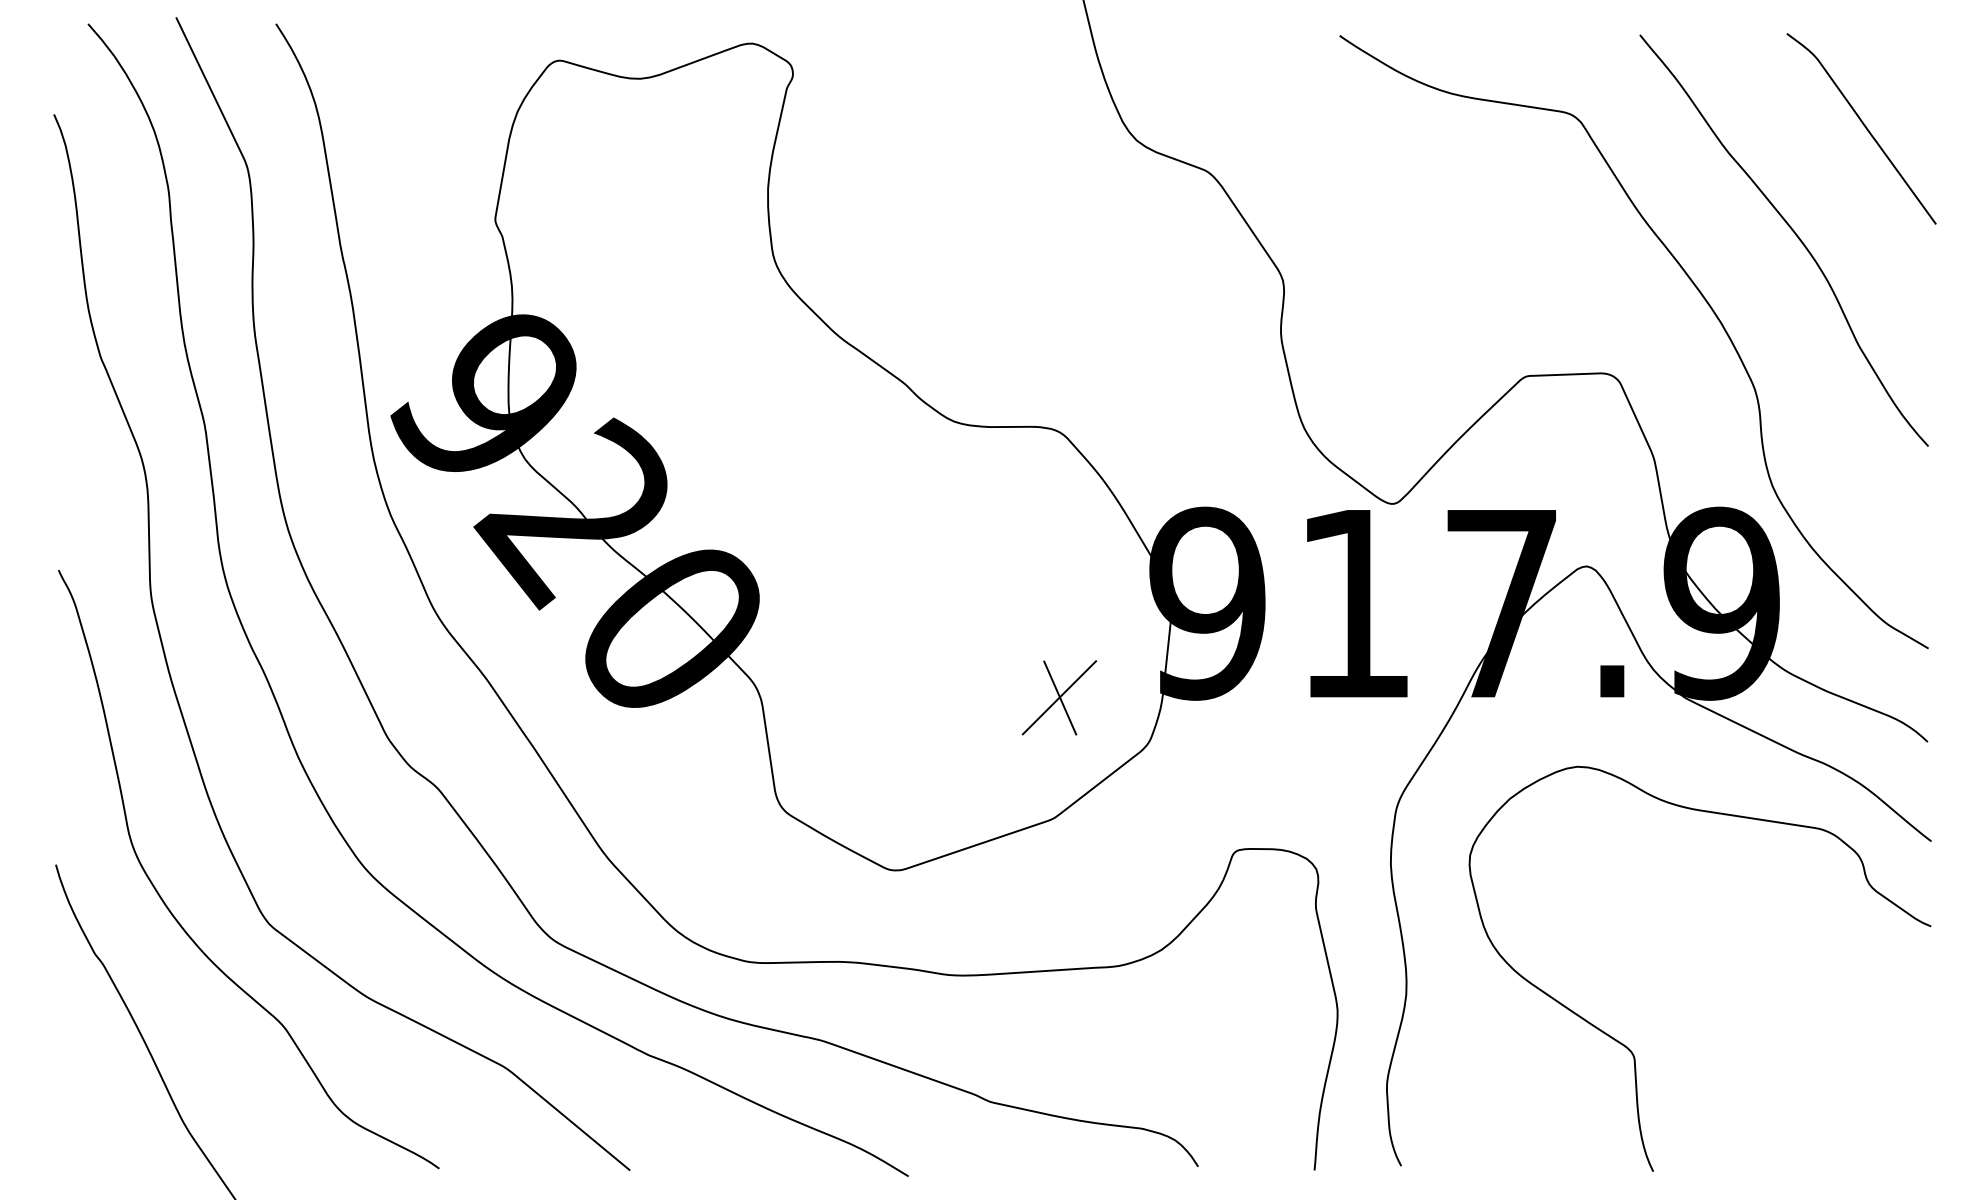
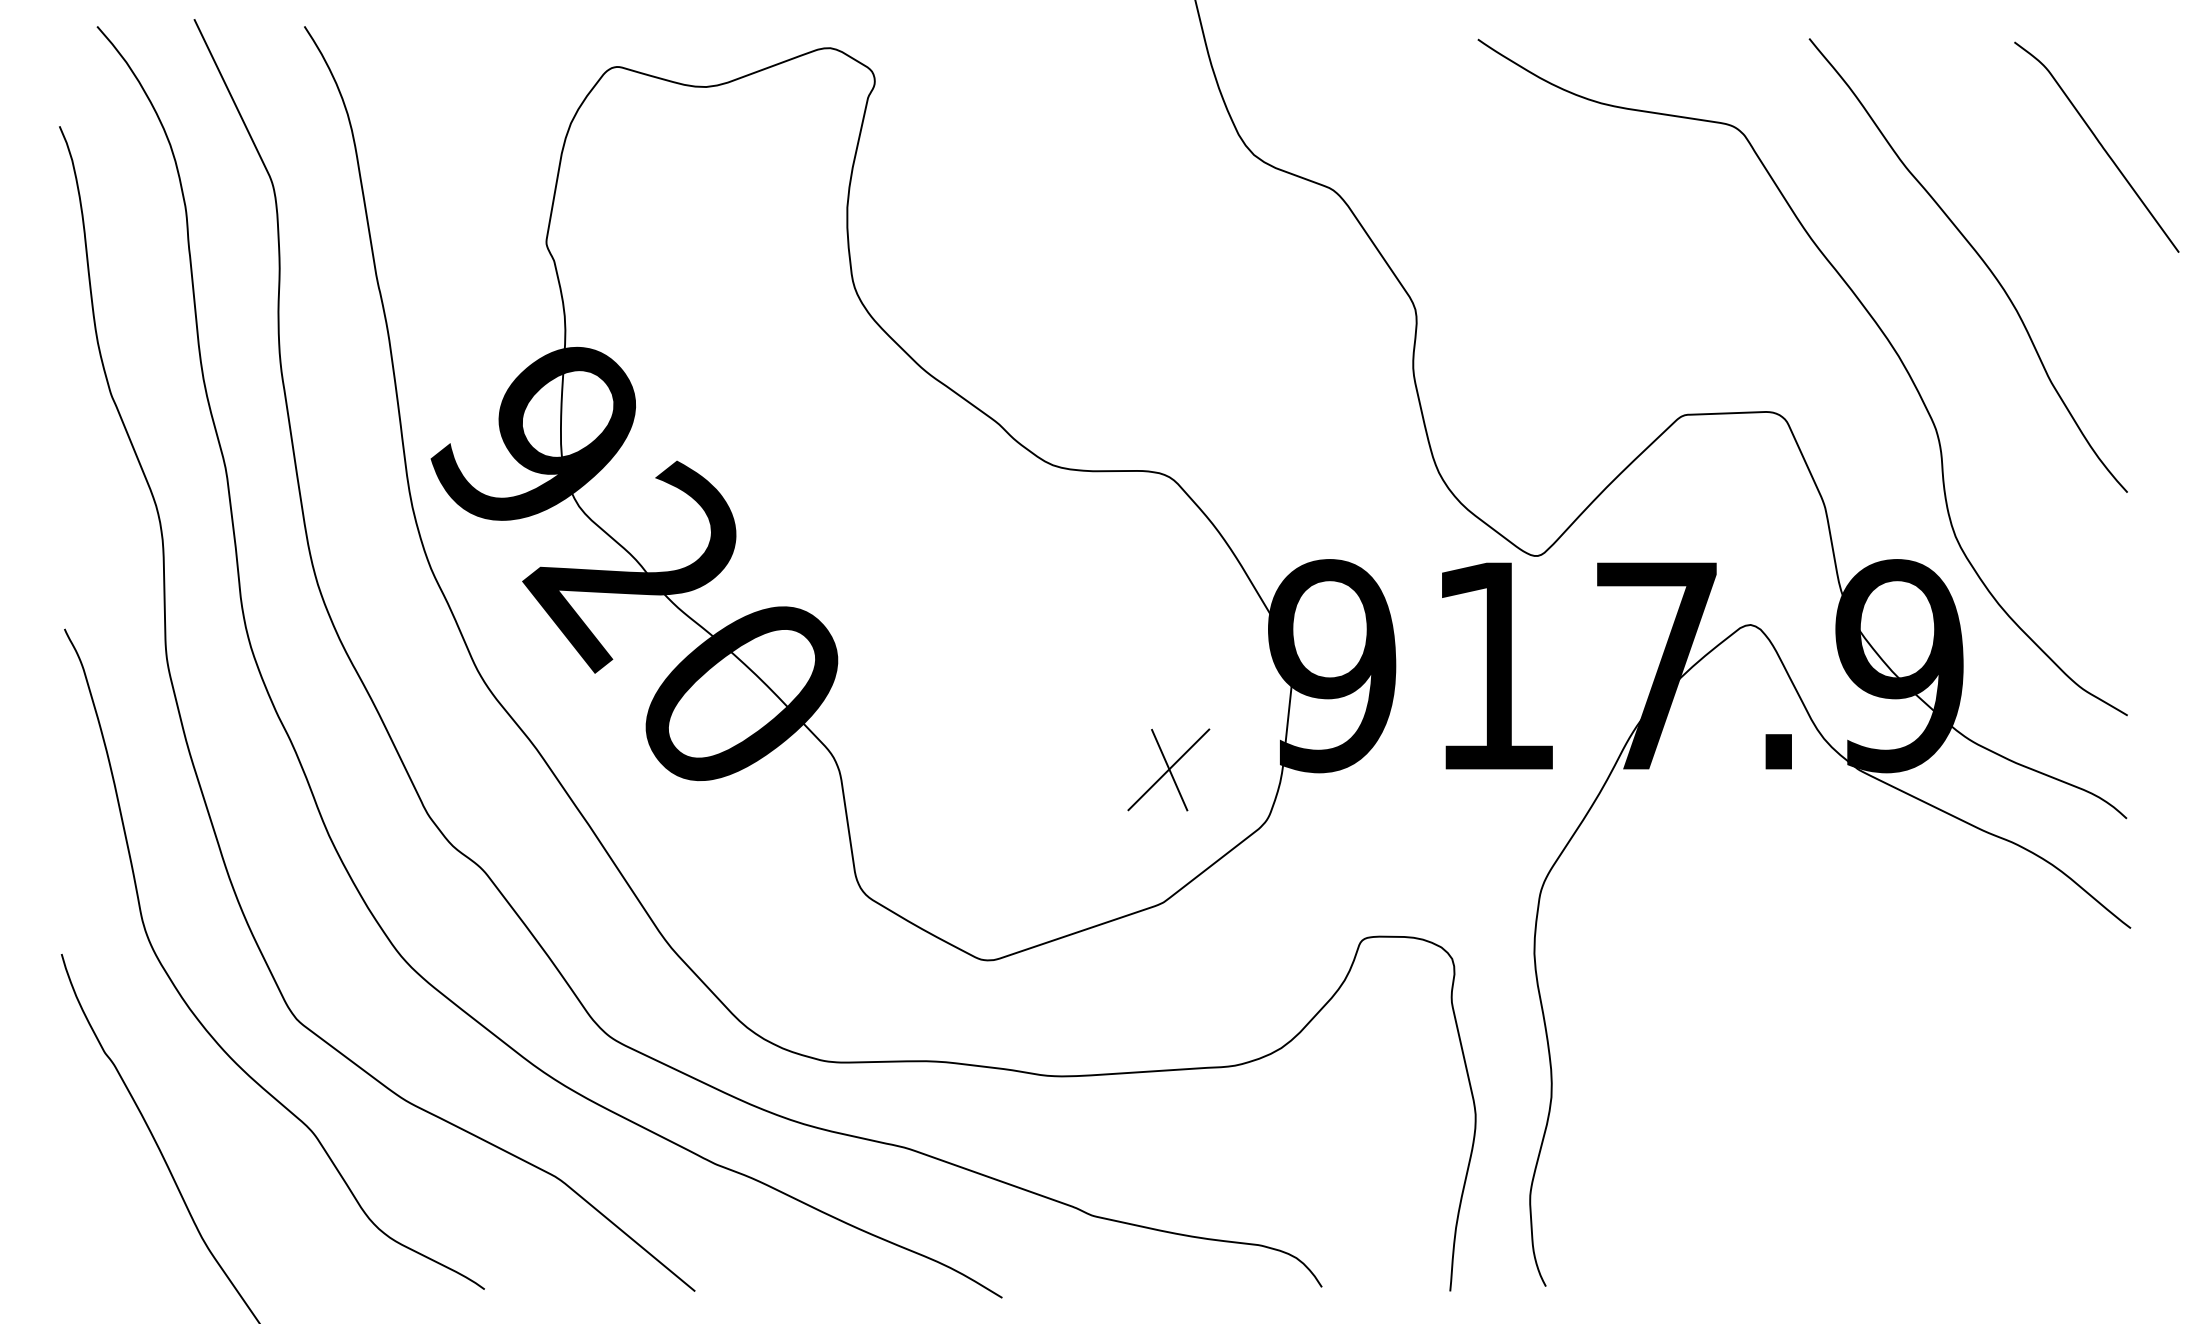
curve: (1863, 125) -> (2098, 143), moved
curve: (1628, 1047) -> (1796, 1155), removed

